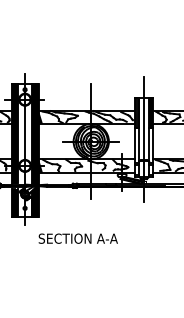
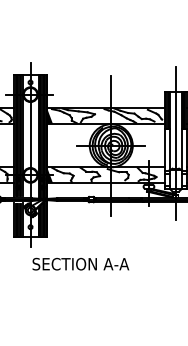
text: (77, 238) -> (79, 263), moved

